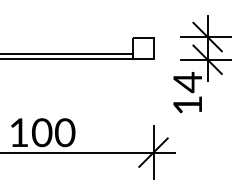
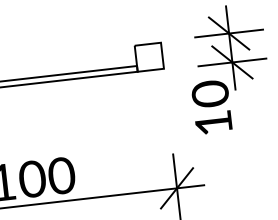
text: (187, 82) -> (210, 94), 14 -> 10

